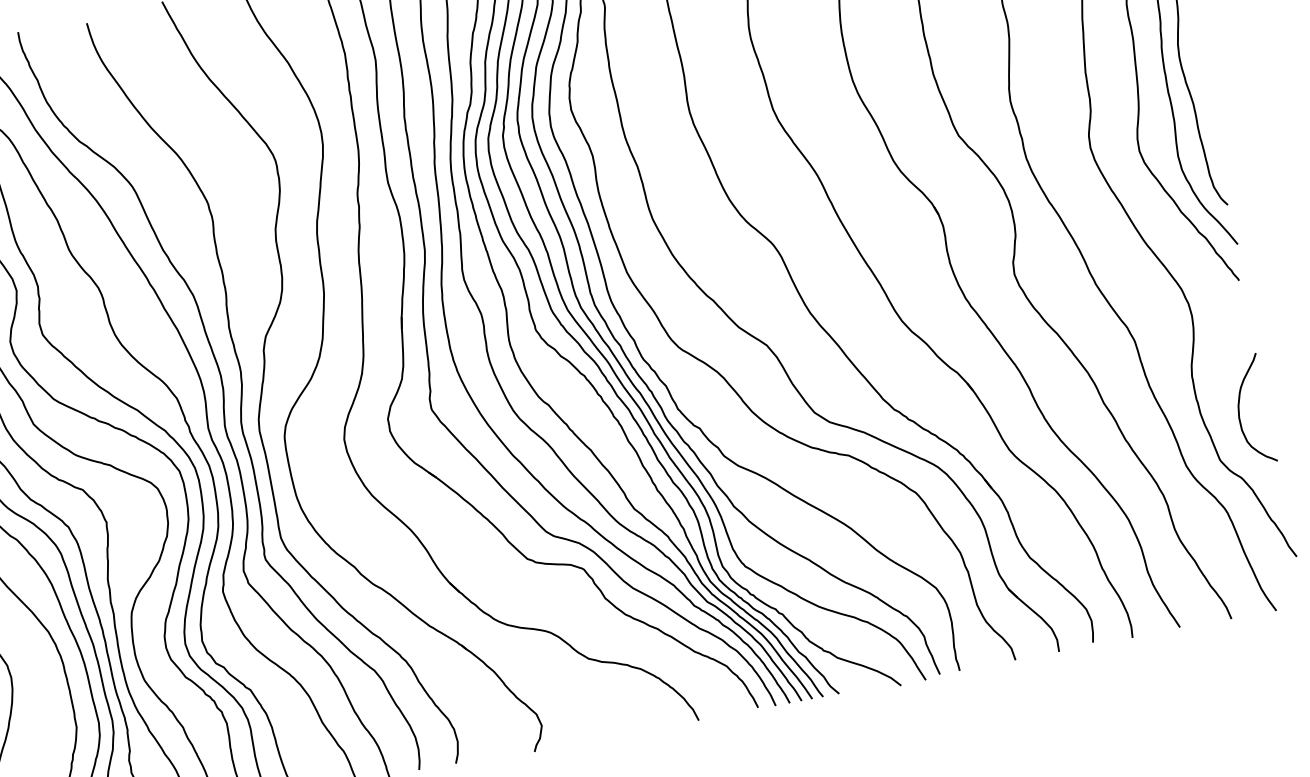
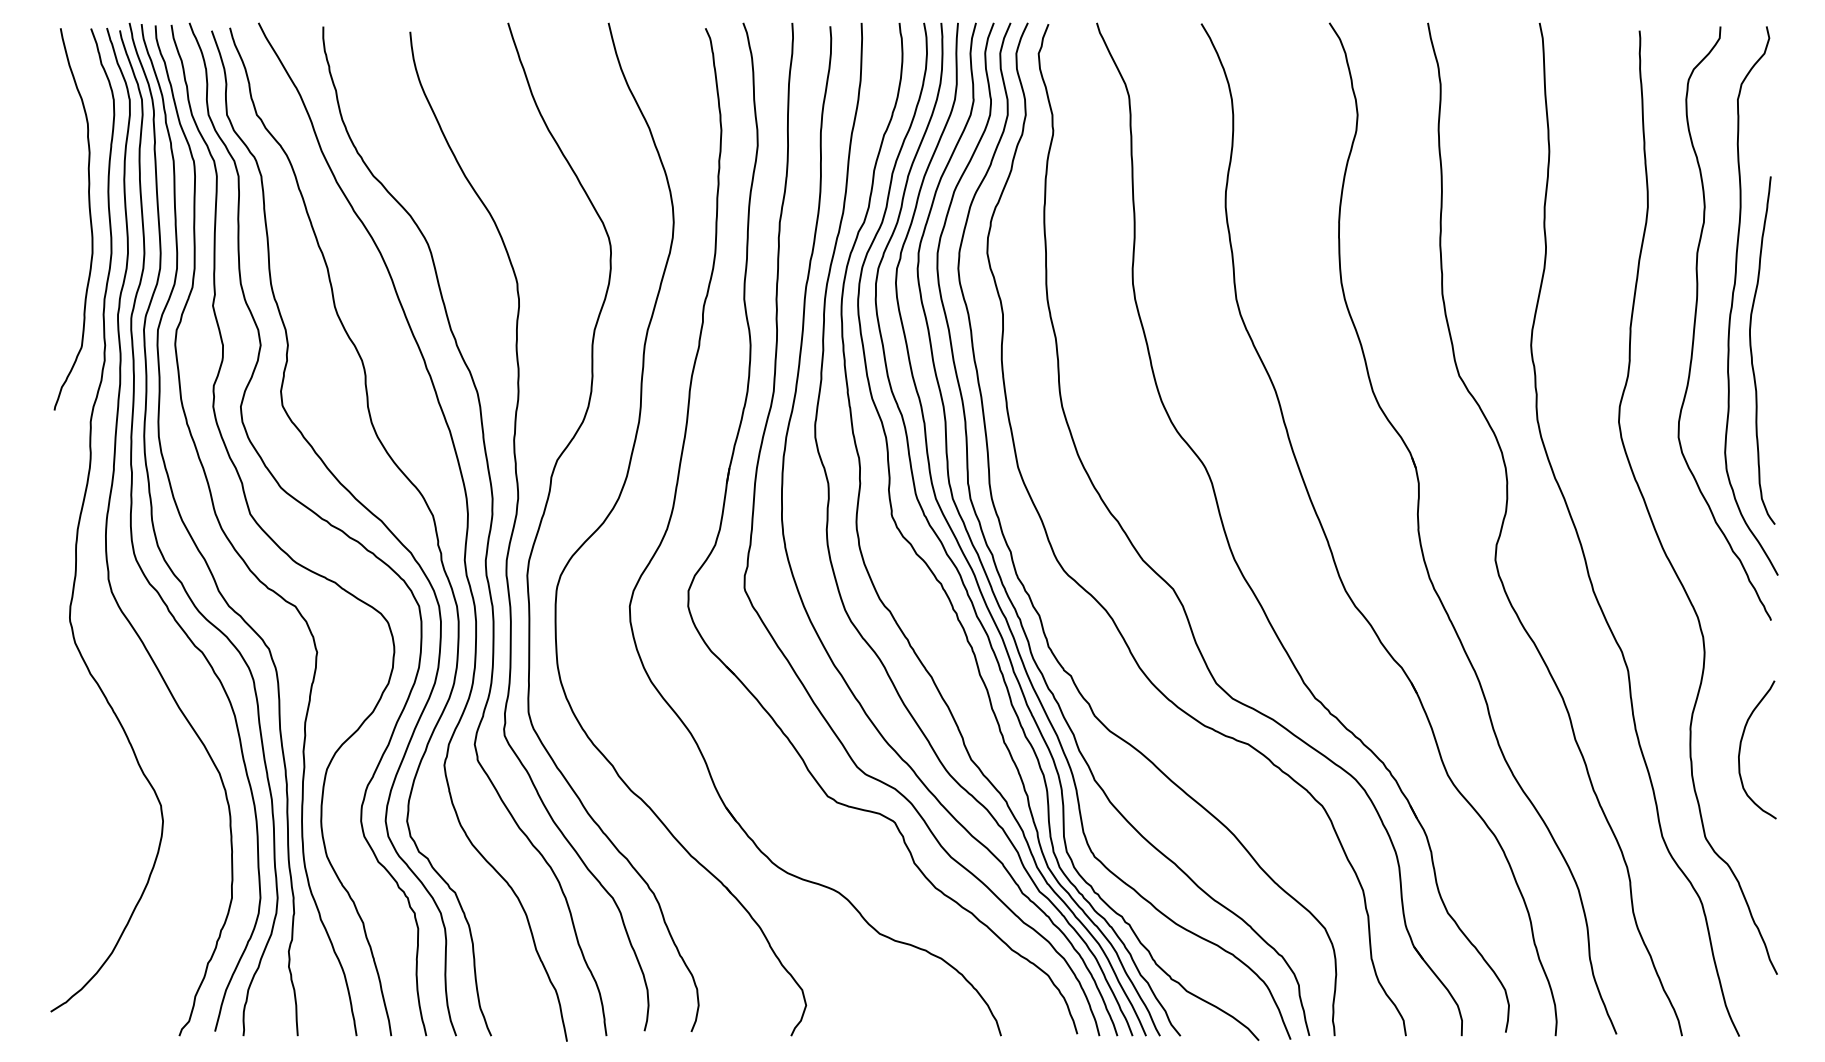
curve: (1239, 409) -> (1741, 746), moved

